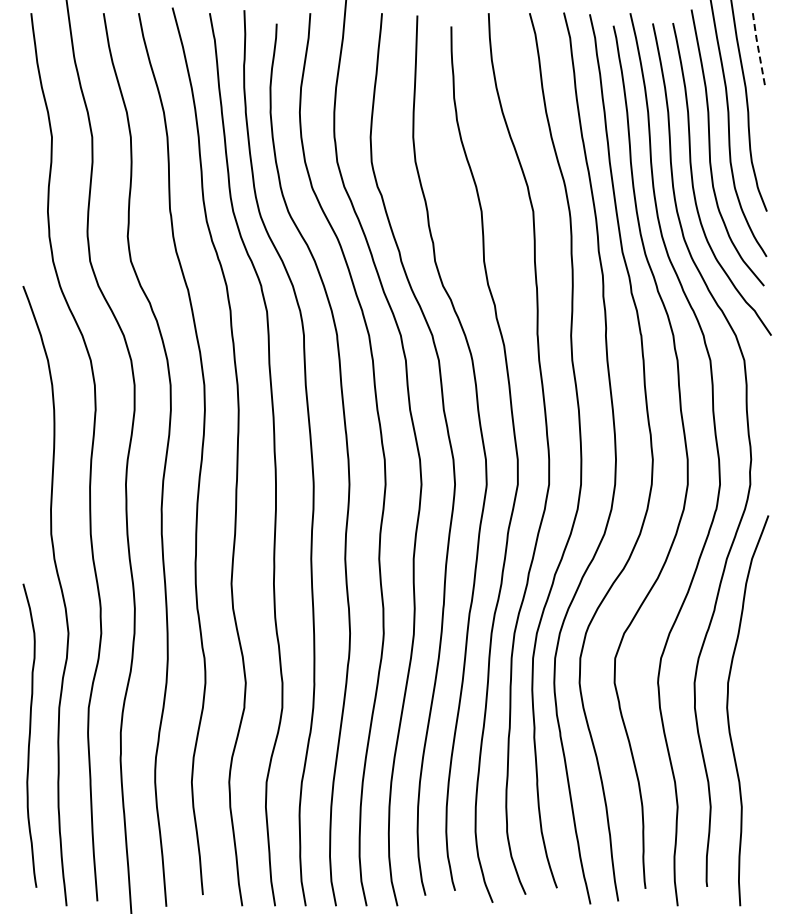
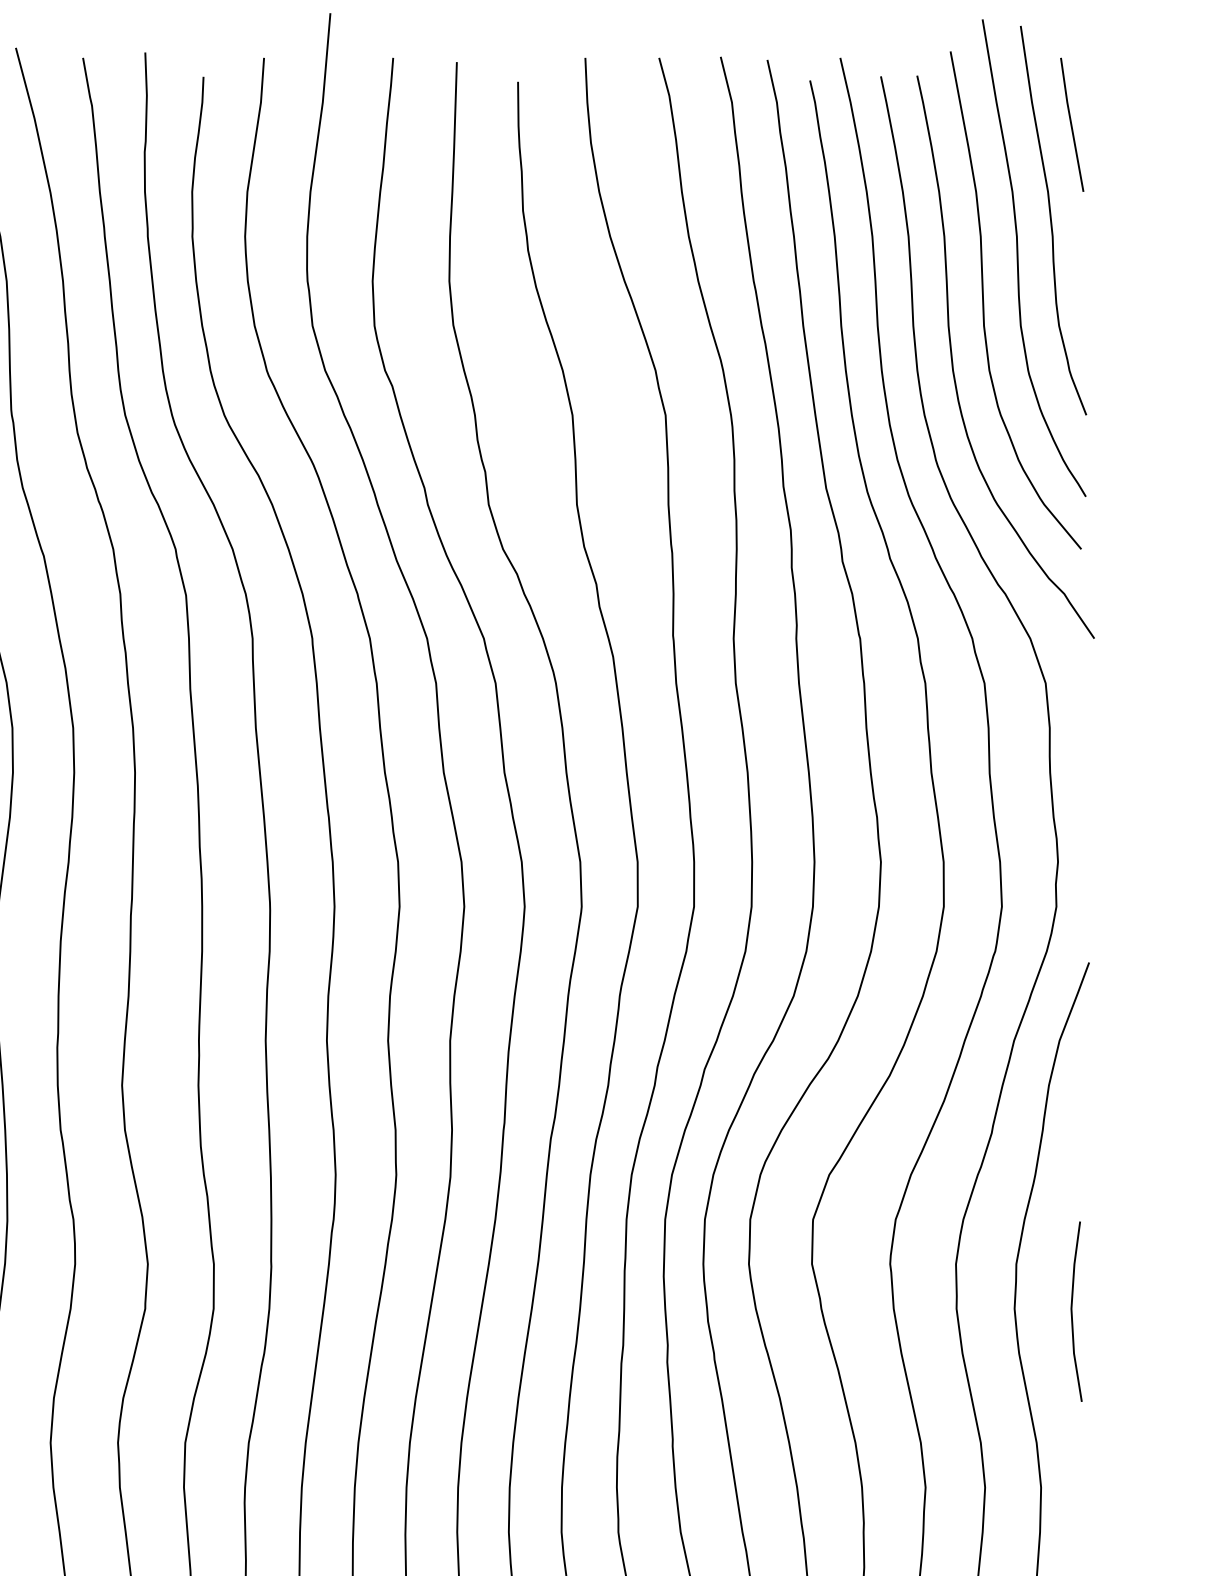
line: (758, 49) -> (1071, 123), dashed -> solid
line: (759, 709) -> (1072, 1311), added

